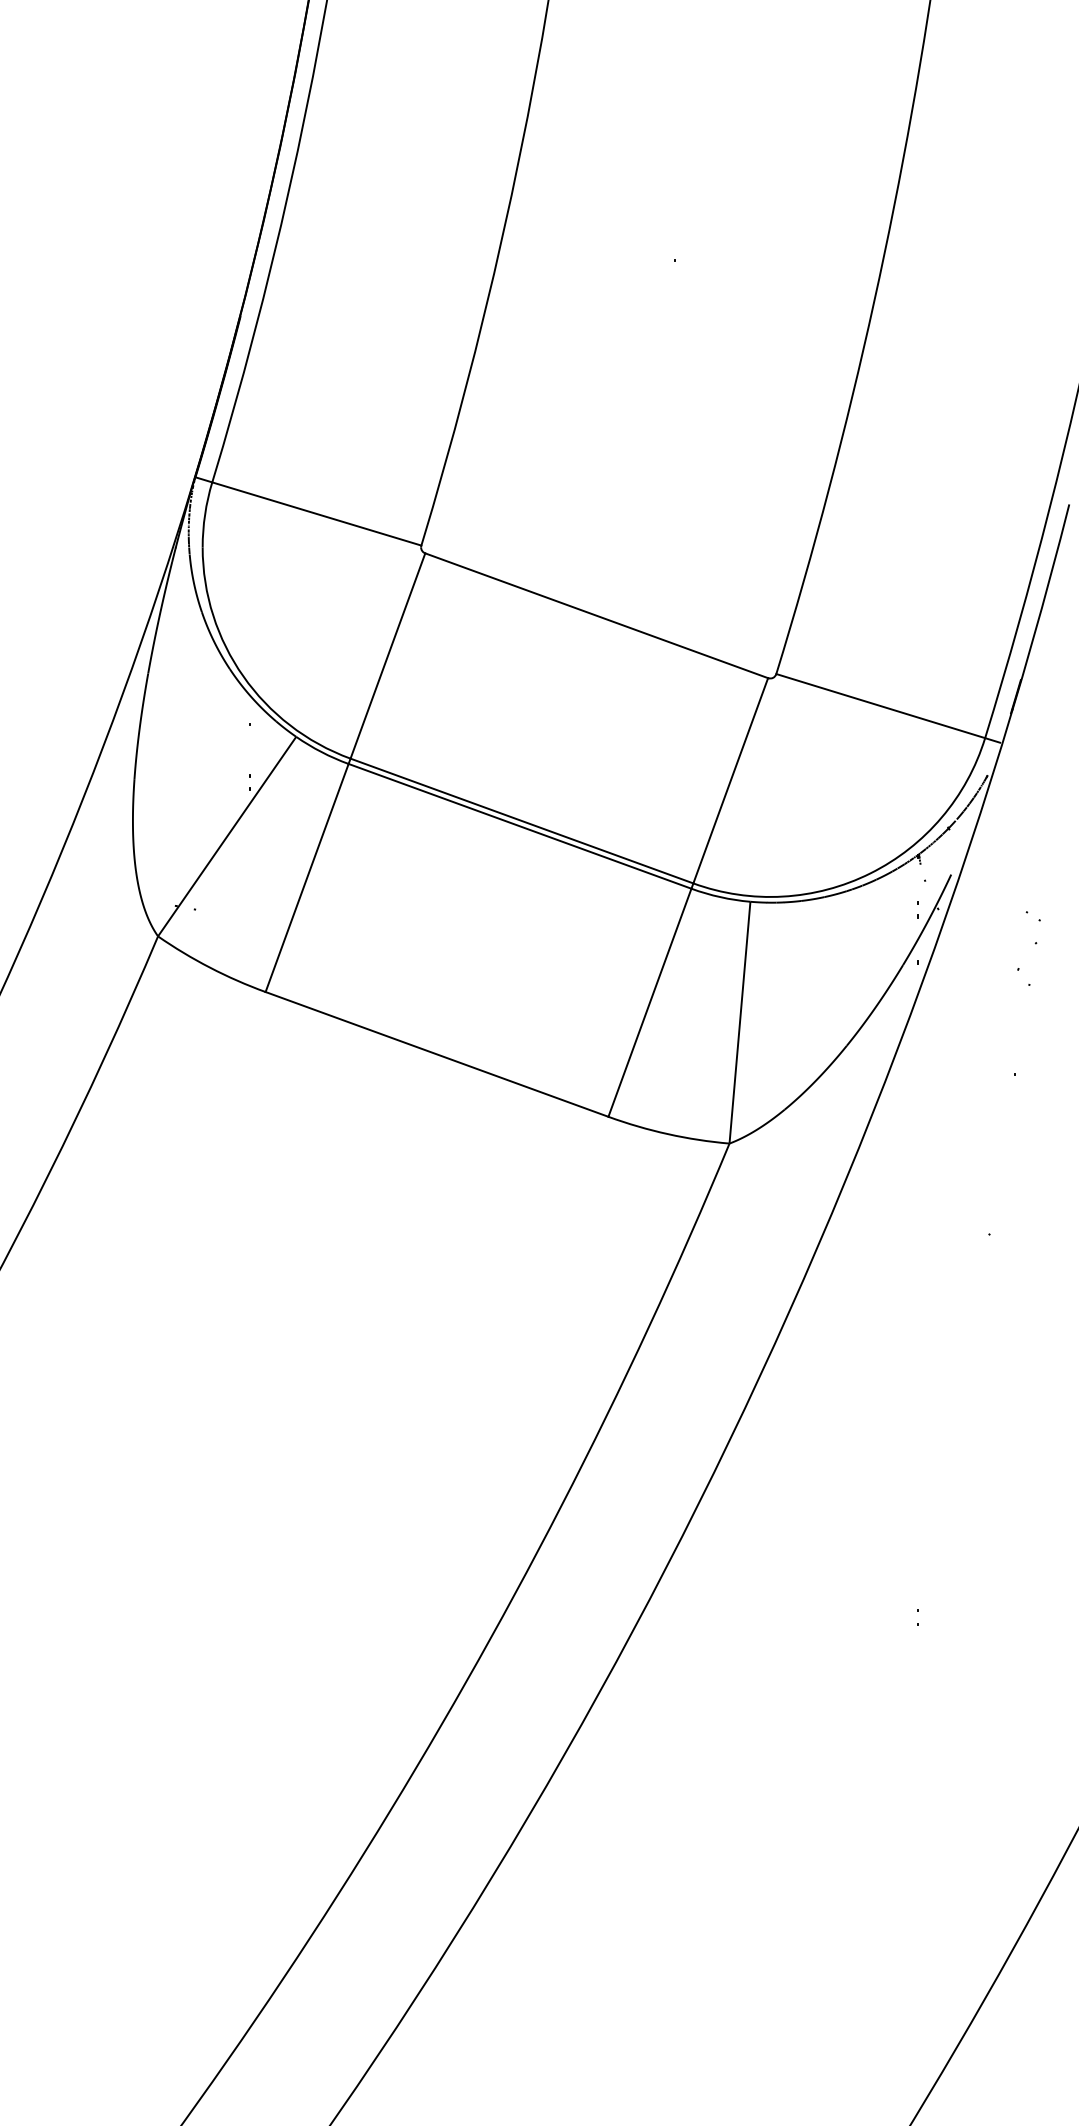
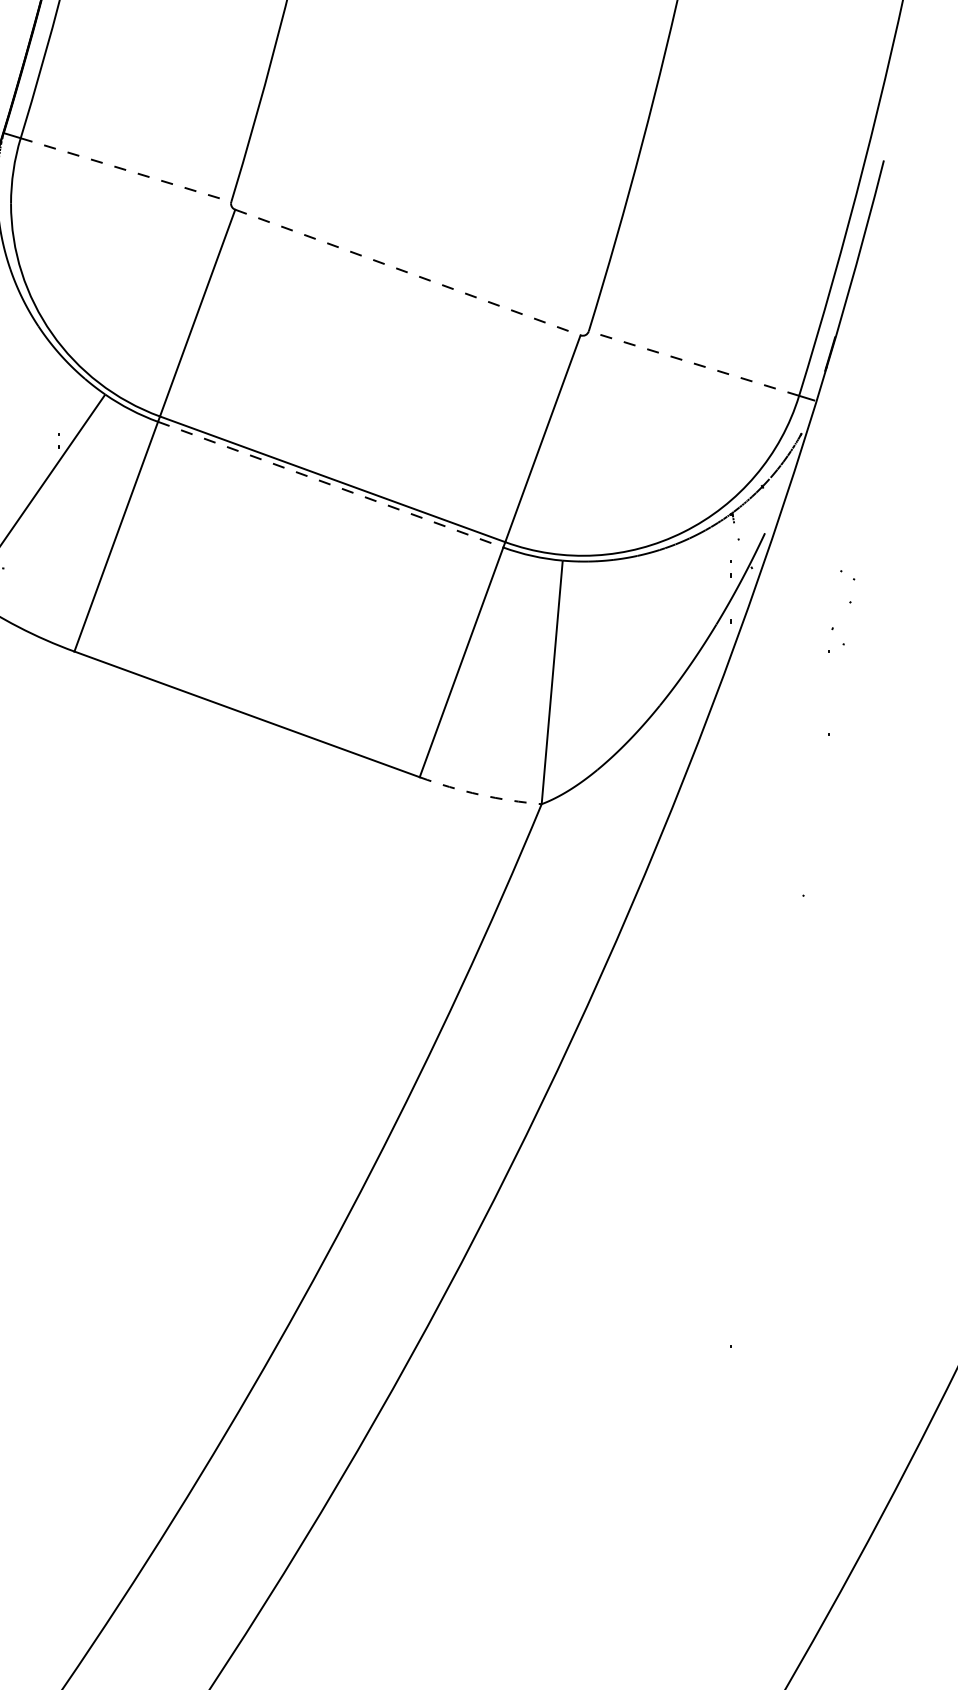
line: (317, 514) -> (126, 170), solid -> dashed
line: (597, 615) -> (408, 272), solid -> dashed
line: (880, 705) -> (693, 362), solid -> dashed
line: (520, 826) -> (331, 484), solid -> dashed
arc: (668, 1134) -> (480, 795), solid -> dashed

